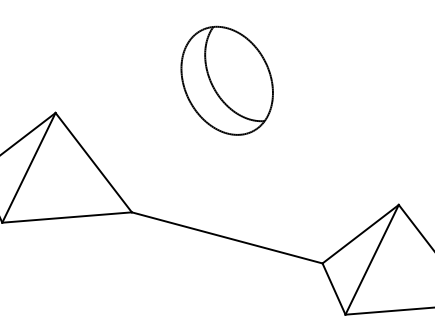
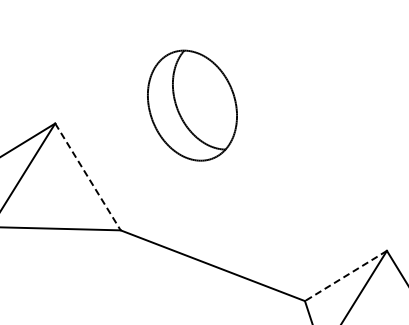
part: (226, 80) -> (191, 105), moved
line: (93, 162) -> (87, 176), solid -> dashed
line: (360, 234) -> (345, 276), solid -> dashed

